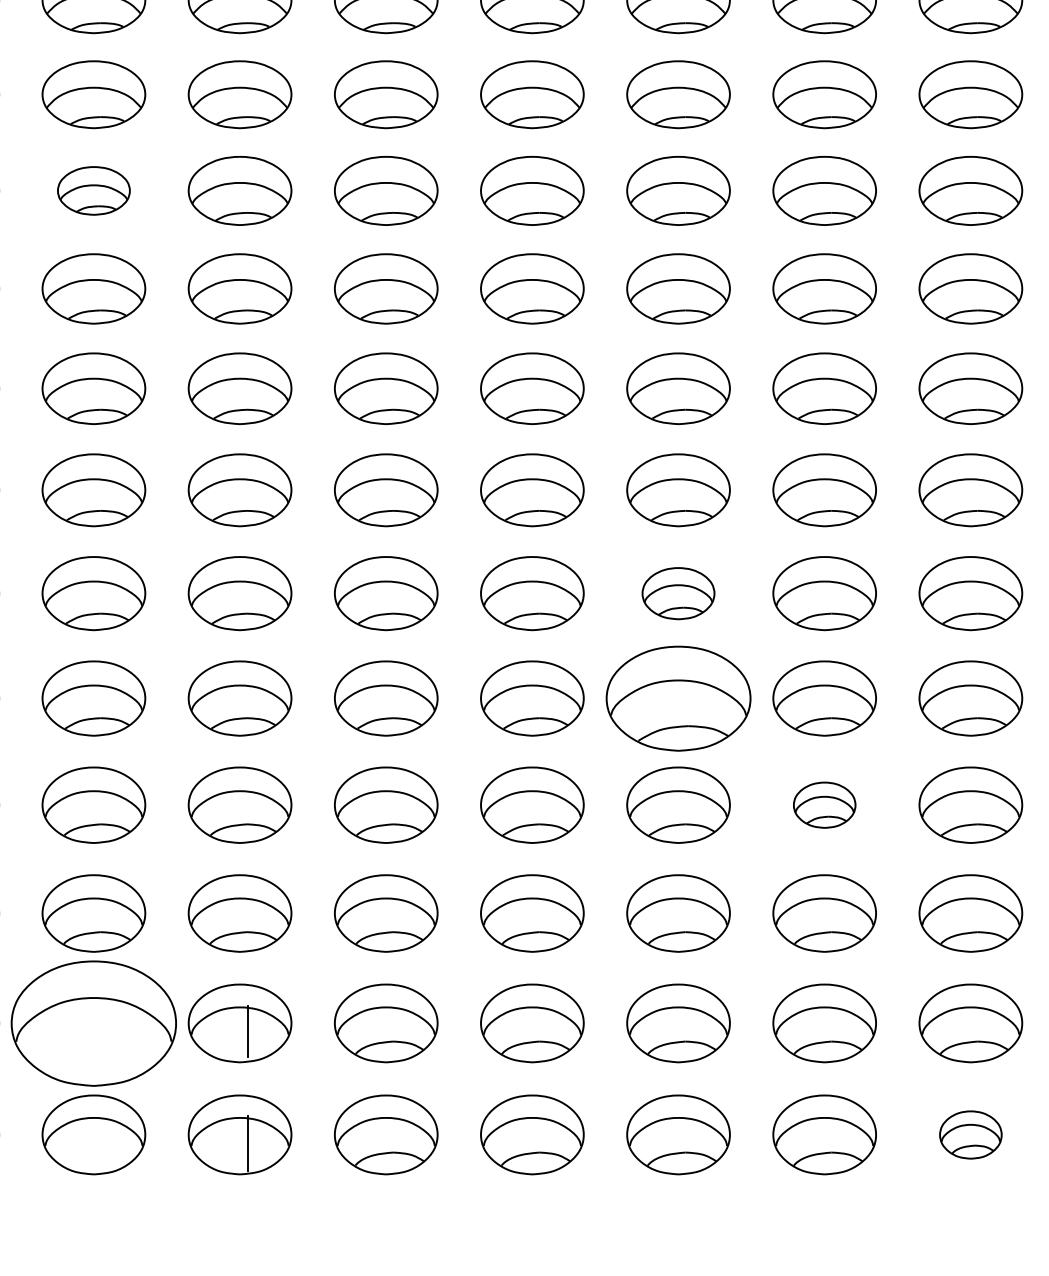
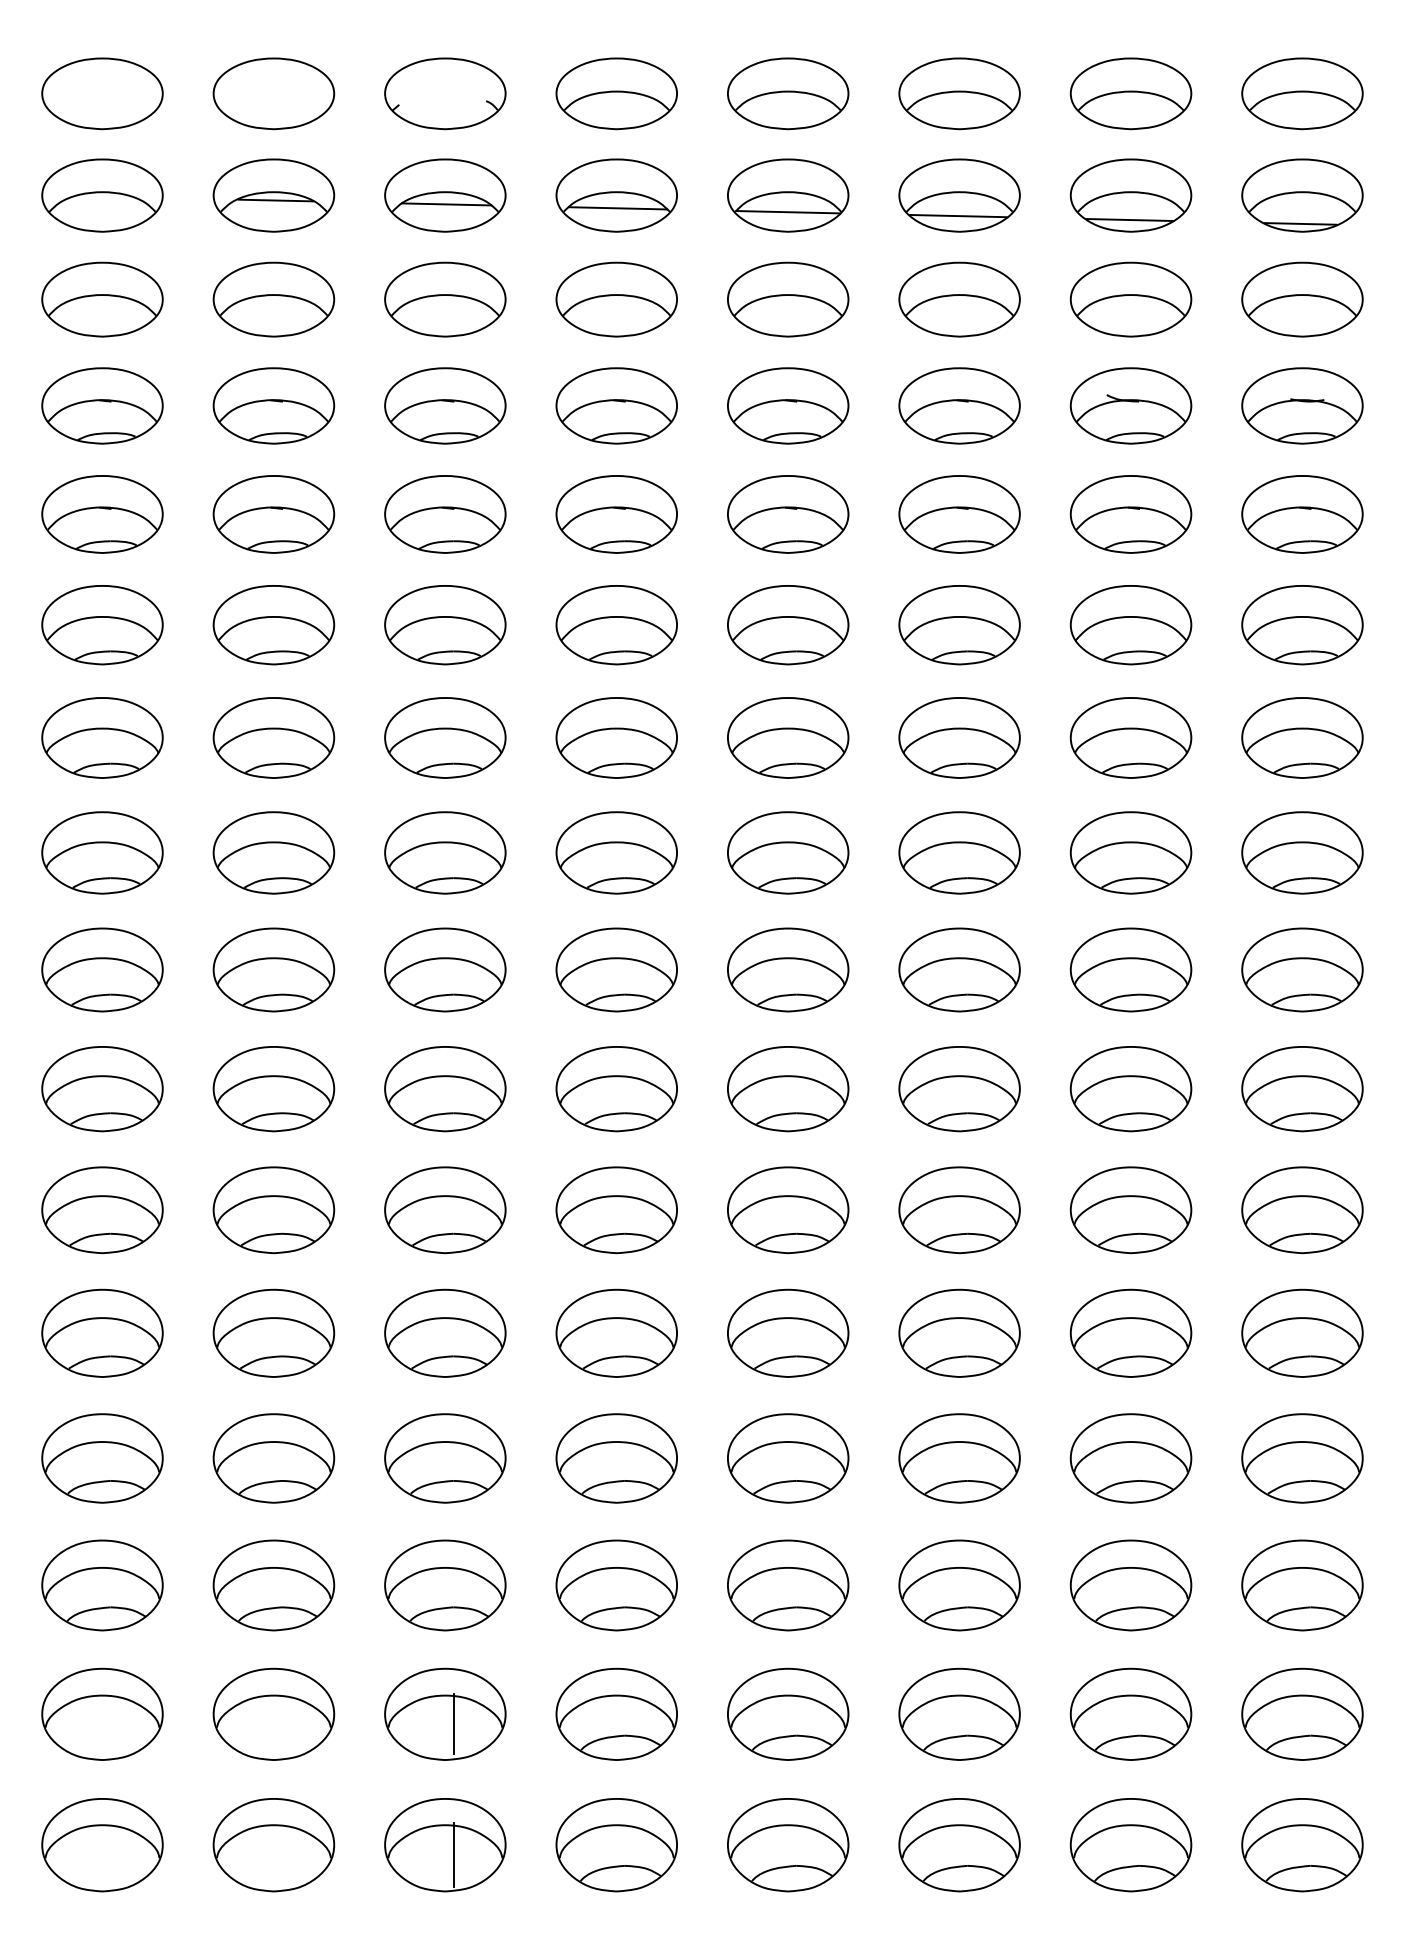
part: (93, 190) -> (273, 737), size x1.43
part: (678, 593) -> (959, 1210), size x1.43
part: (678, 697) -> (959, 1332), size x0.71
part: (824, 805) -> (1130, 1458), size x1.67
part: (93, 1022) -> (273, 1713), size x0.62
part: (970, 1135) -> (1302, 1845), size x1.67

